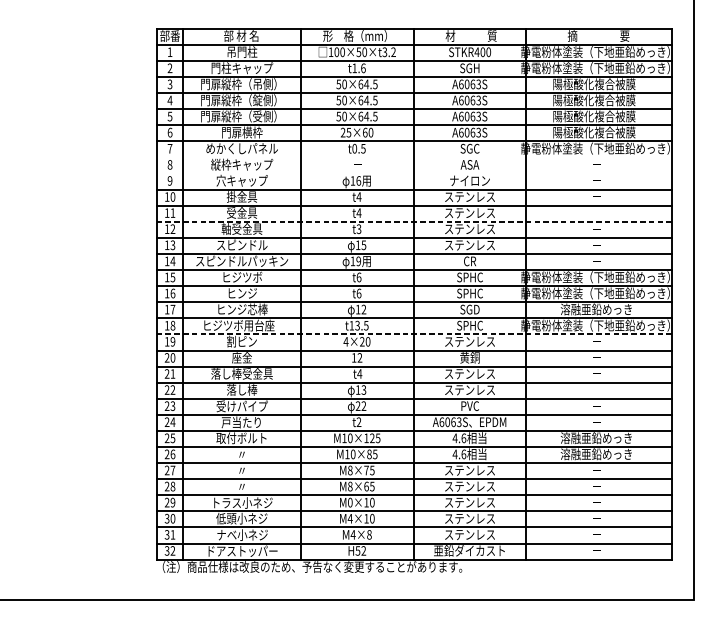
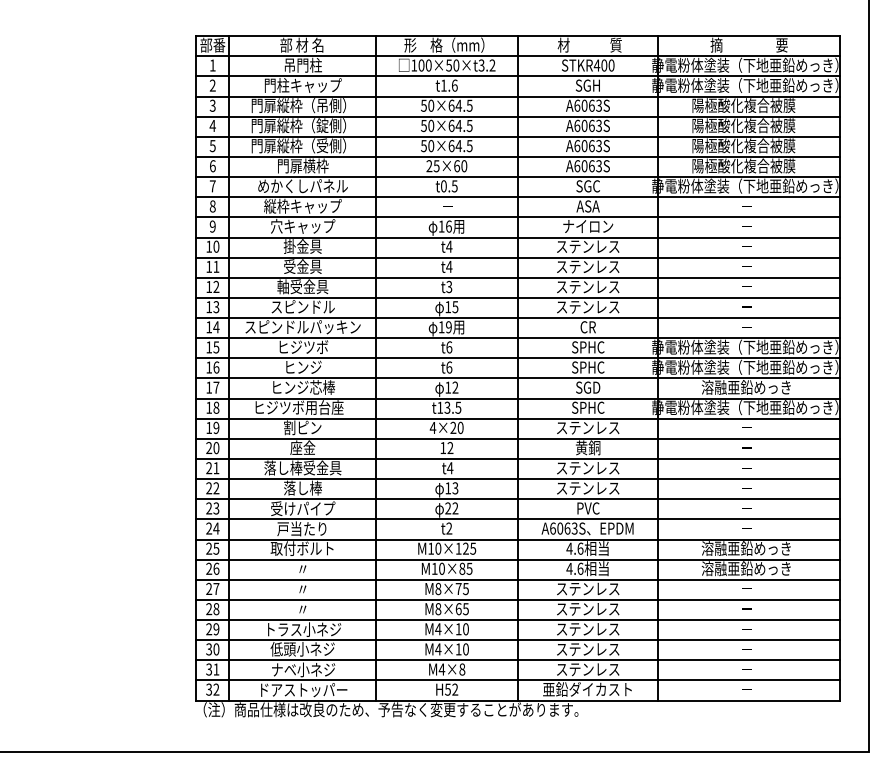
line: (413, 157) -> (517, 197), added
line: (413, 173) -> (517, 217), added
line: (414, 221) -> (518, 277), dashed -> solid
line: (414, 334) -> (518, 418), dashed -> solid
text: (350, 502) -> (438, 629), M0×10 -> M4×10

